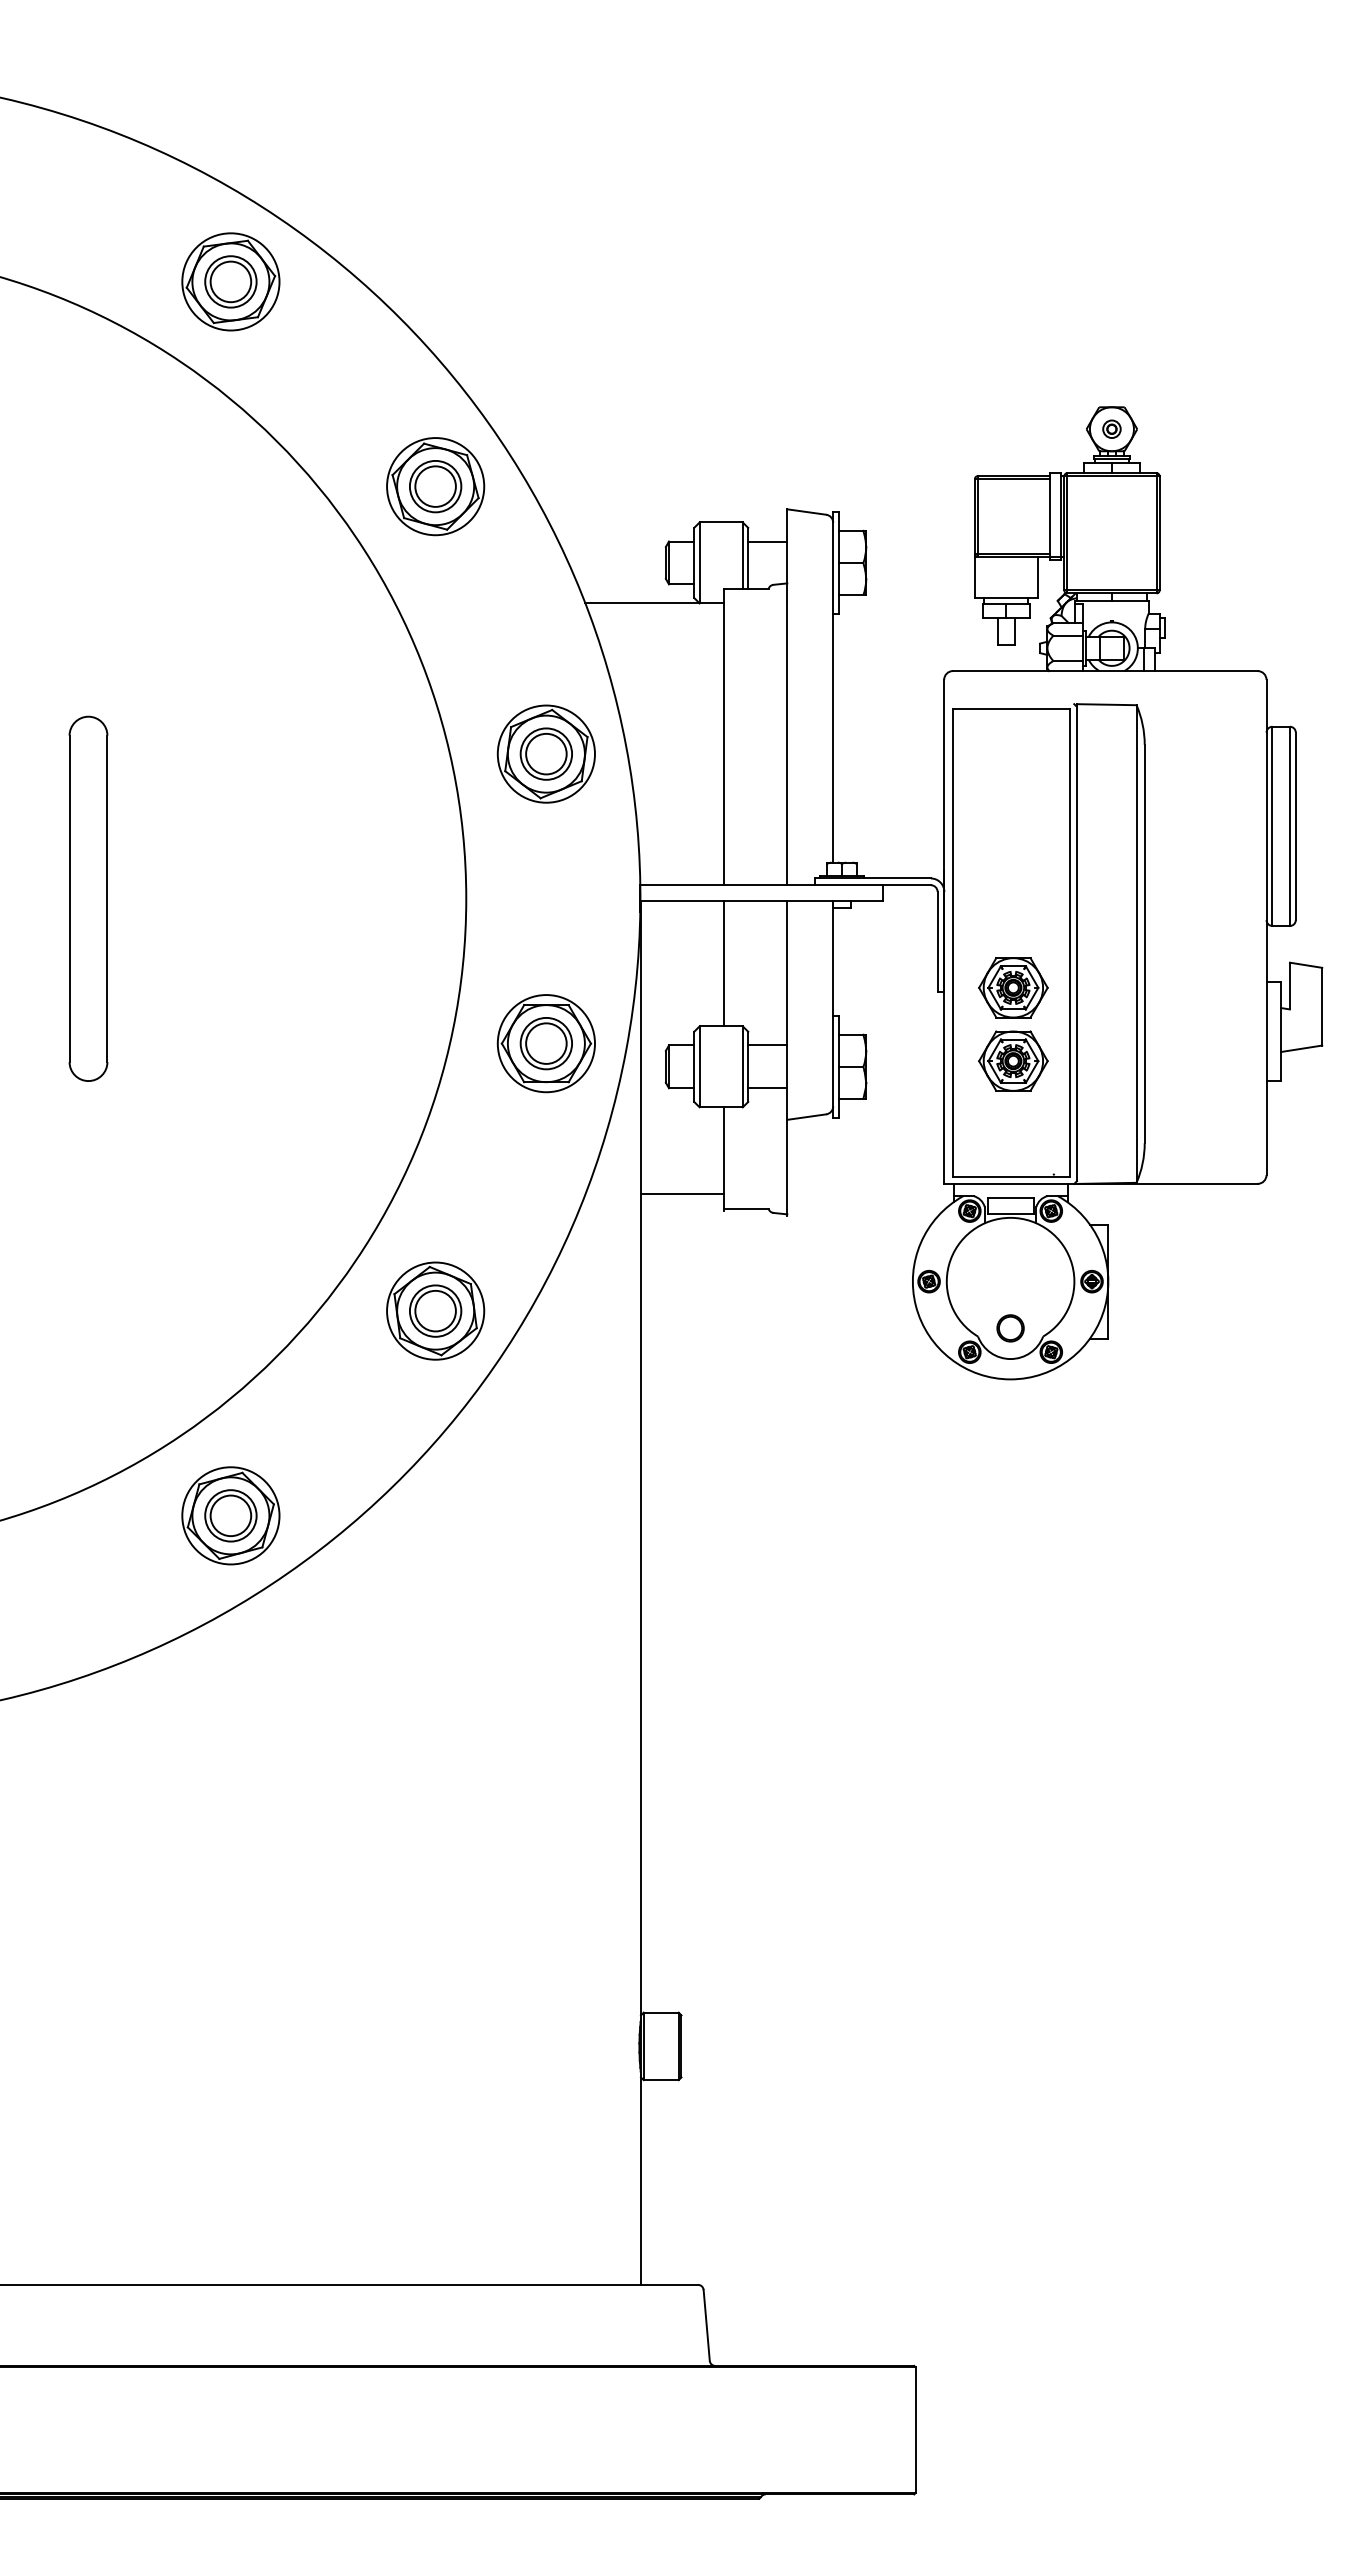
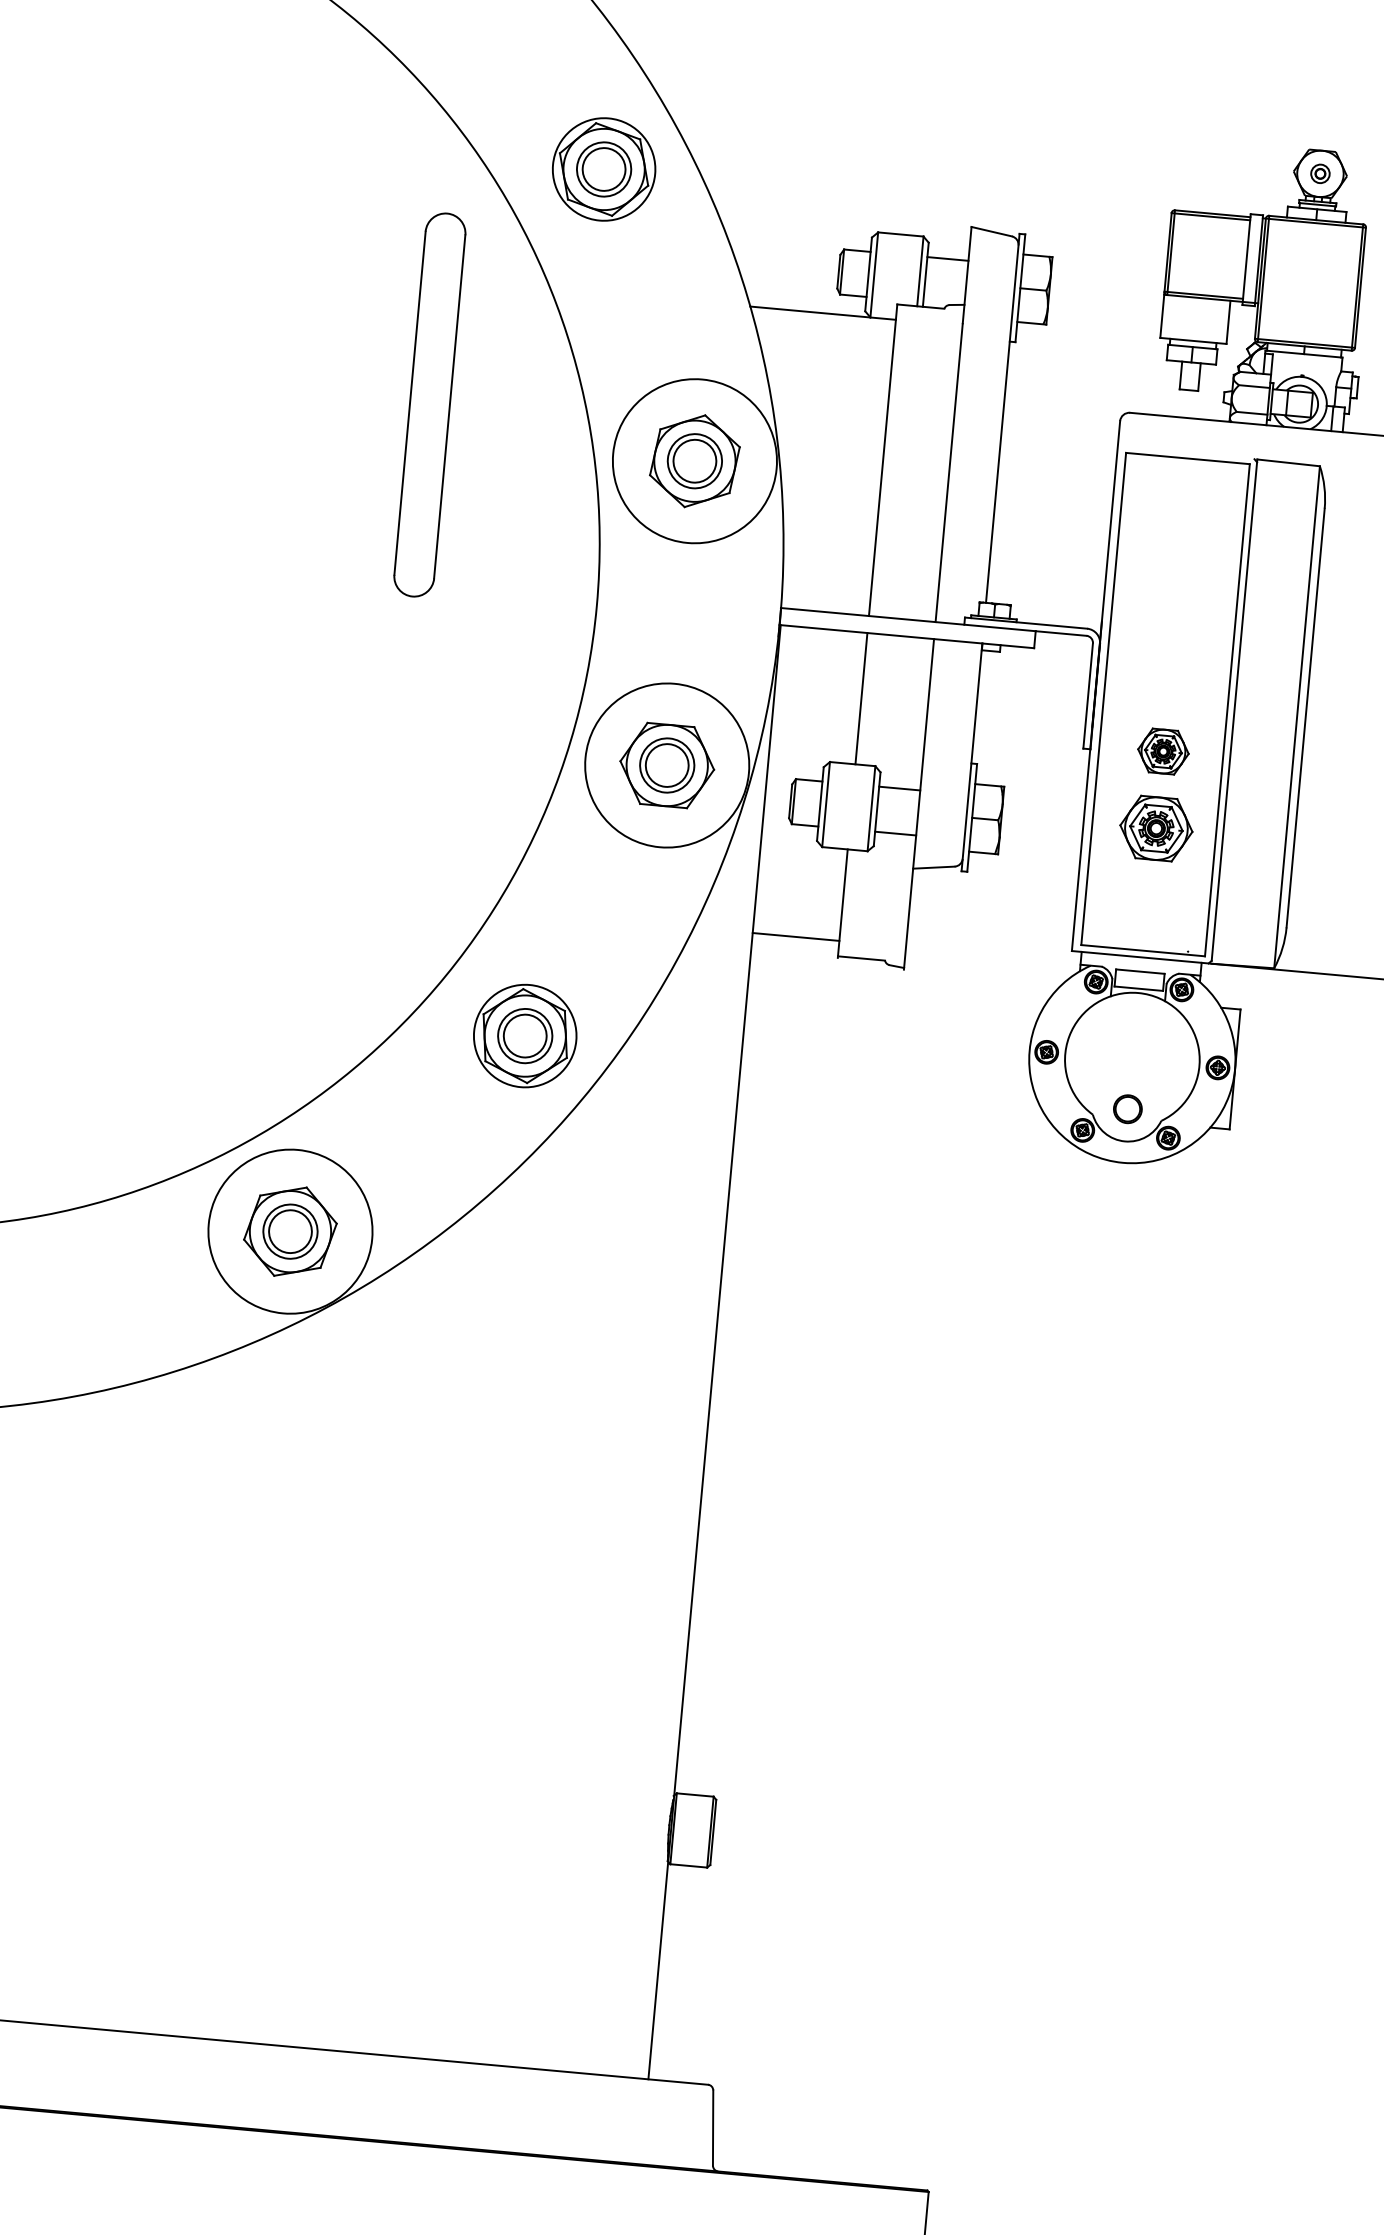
circle: (545, 753) -> (694, 460), size x1.6
part: (88, 898) -> (429, 404), moved
part: (1013, 987) -> (1163, 751), size x0.7
circle: (545, 1043) -> (666, 765), size x1.6
circle: (230, 1515) -> (290, 1231), size x1.6

